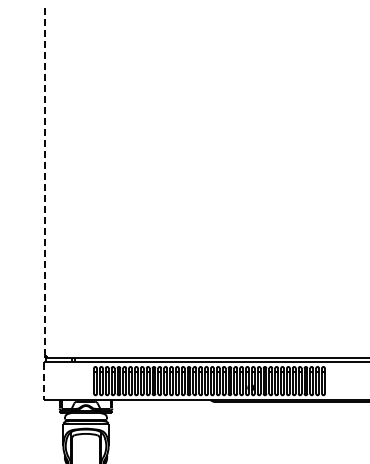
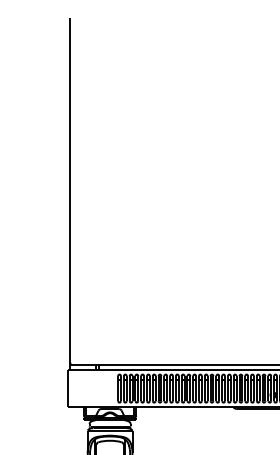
line: (45, 181) -> (70, 191), dashed -> solid
line: (43, 381) -> (68, 388), dashed -> solid

